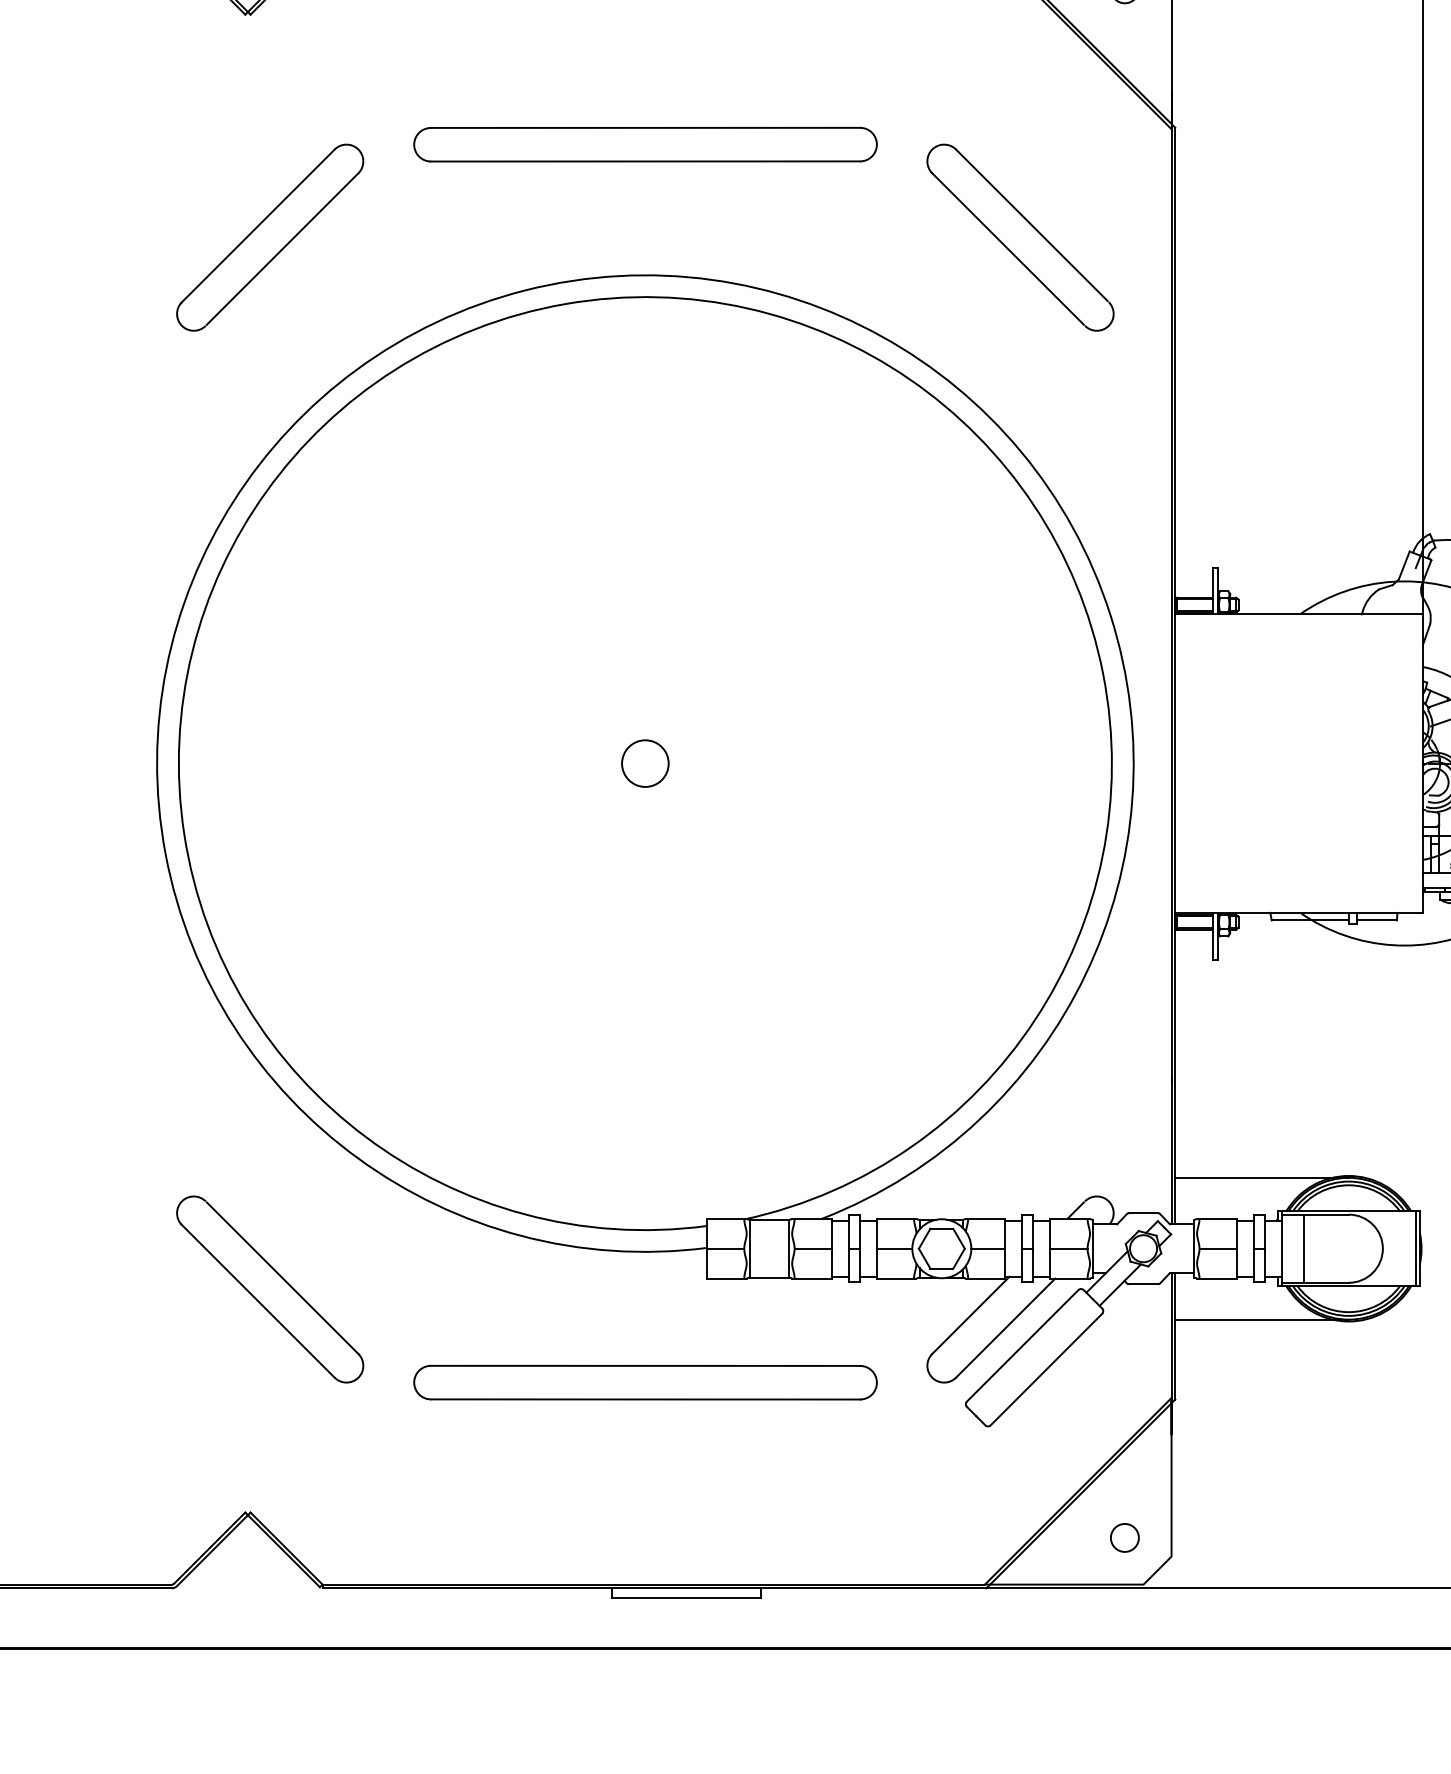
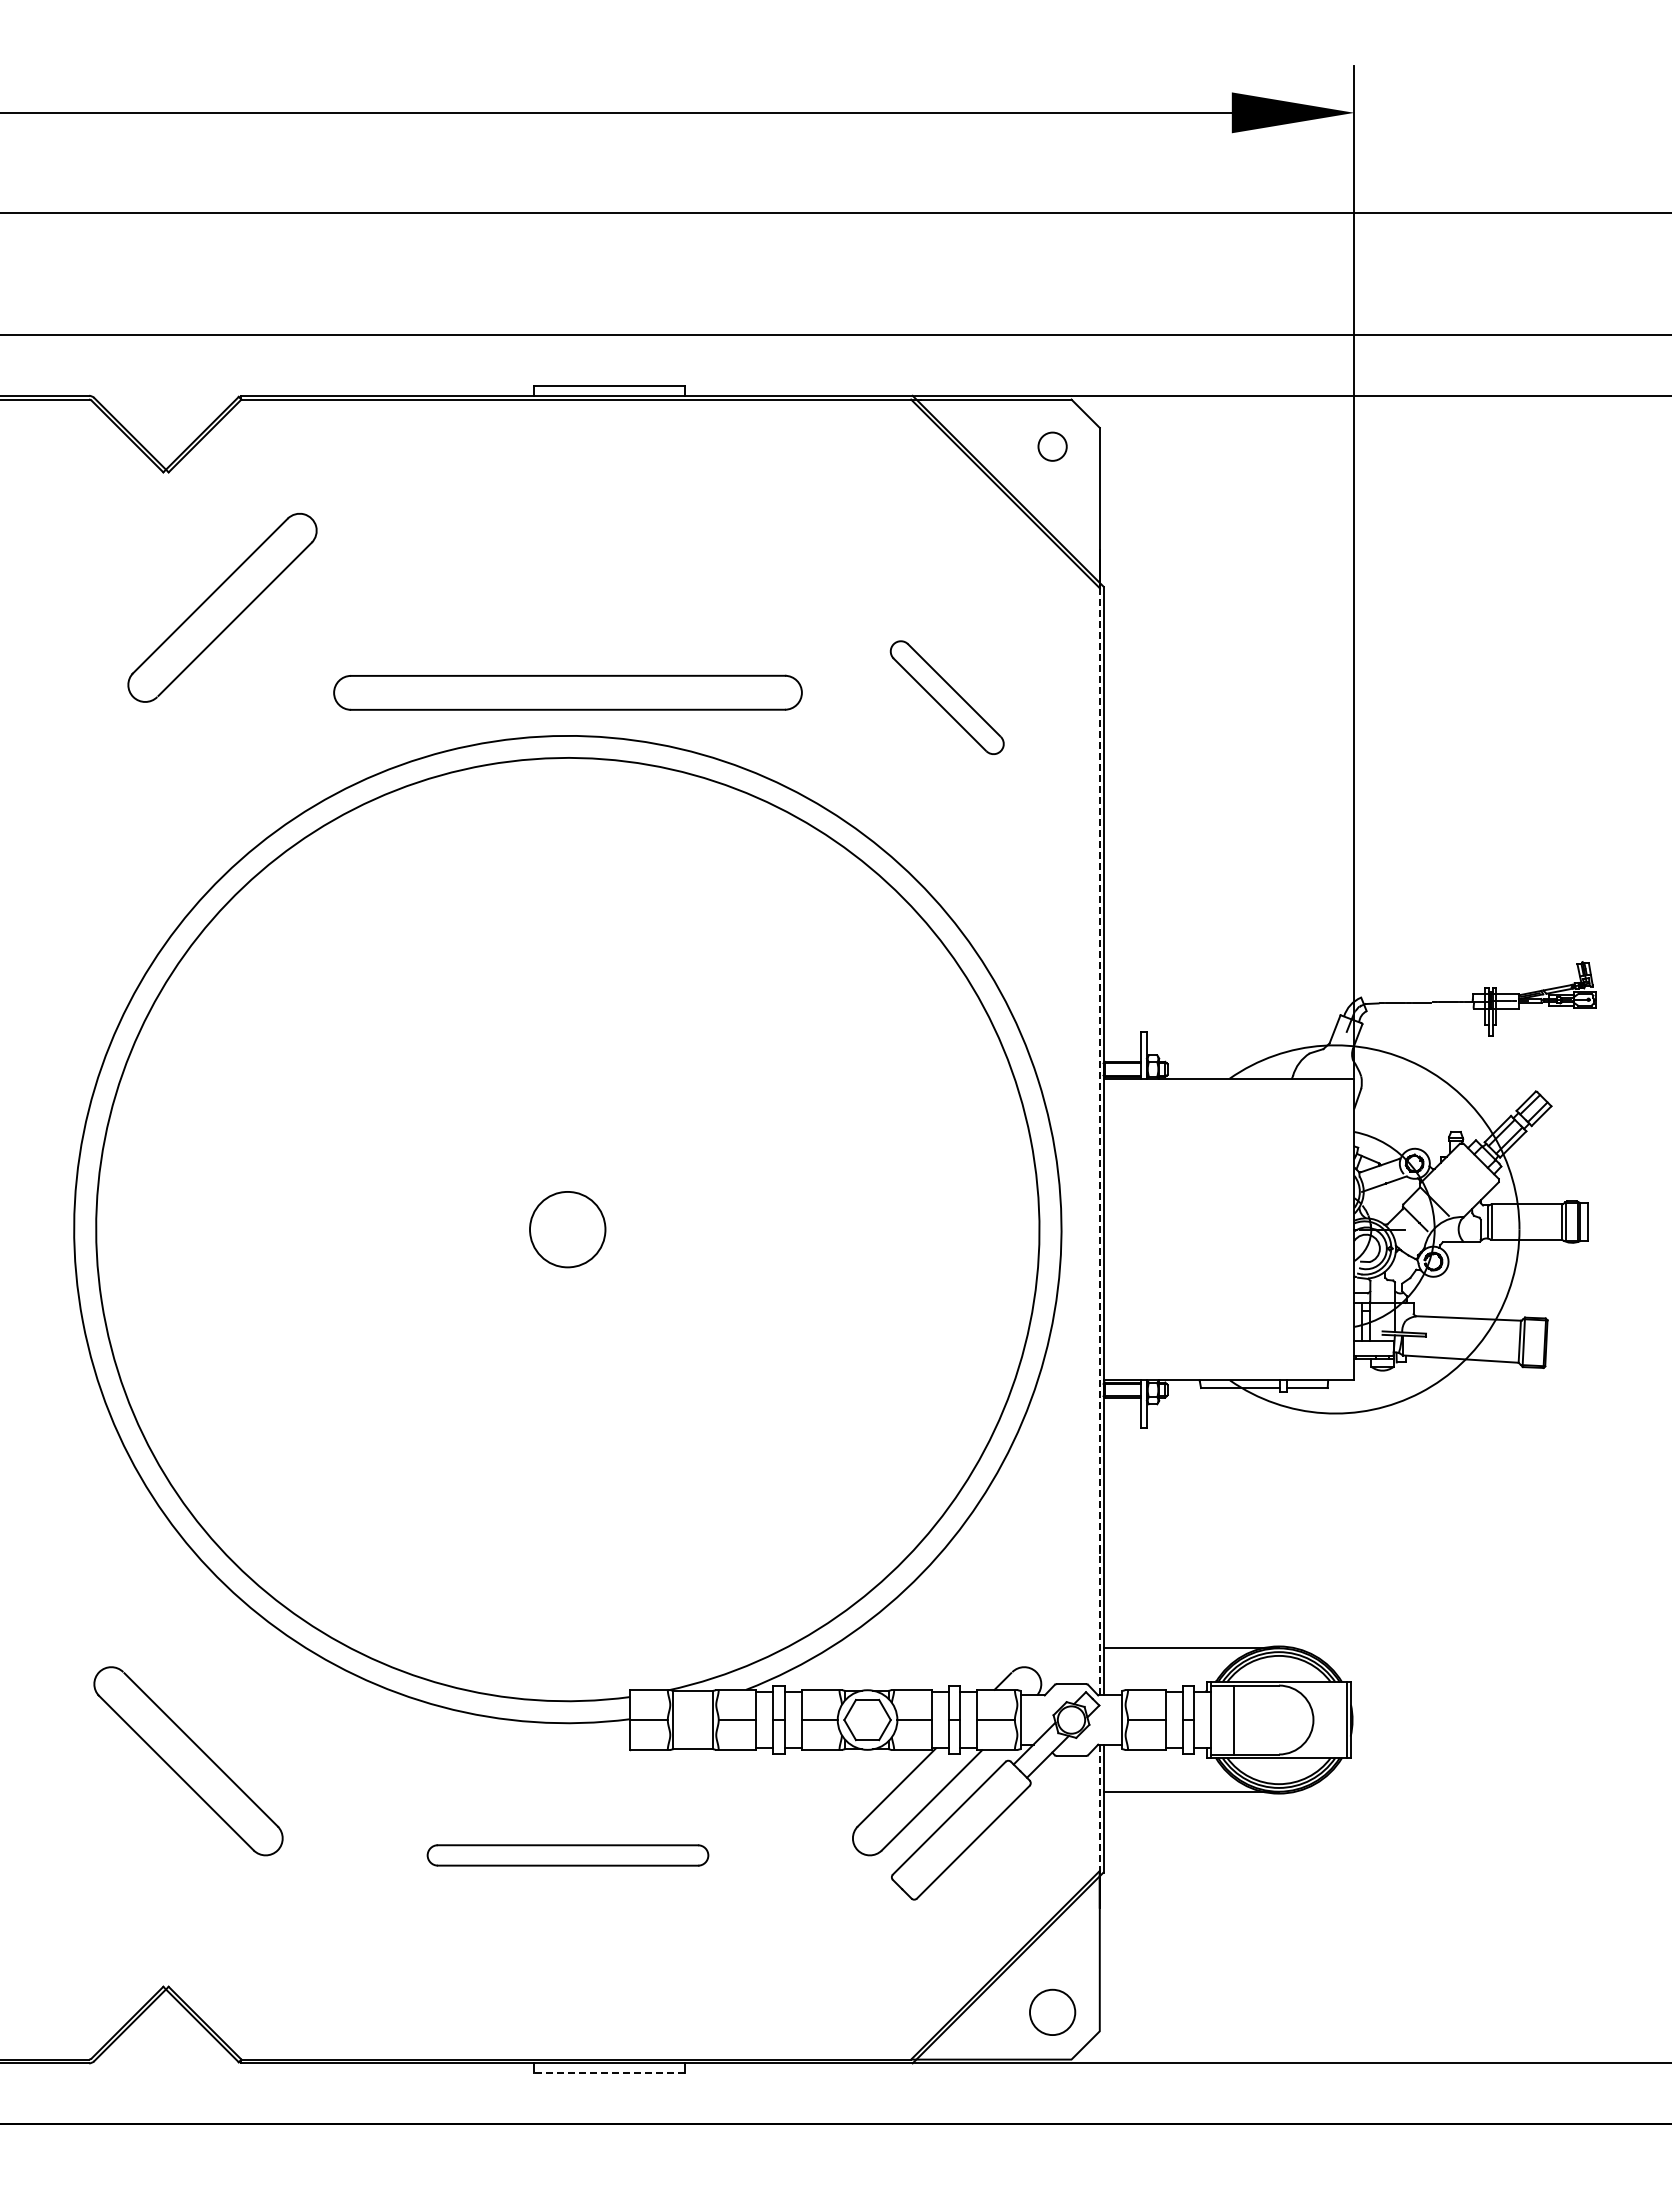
part: (645, 144) -> (567, 692), moved
part: (270, 237) -> (222, 607), moved
part: (1020, 237) -> (947, 697), size x0.6
line: (1171, 676) -> (1099, 1141), solid -> dashed
circle: (645, 763) -> (567, 1229), size x1.6
line: (1171, 1336) -> (1099, 1808), solid -> dashed
part: (645, 1382) -> (567, 1855), size x0.6
circle: (1124, 1538) -> (1052, 2012), size x1.6
line: (685, 1597) -> (608, 2072), solid -> dashed

